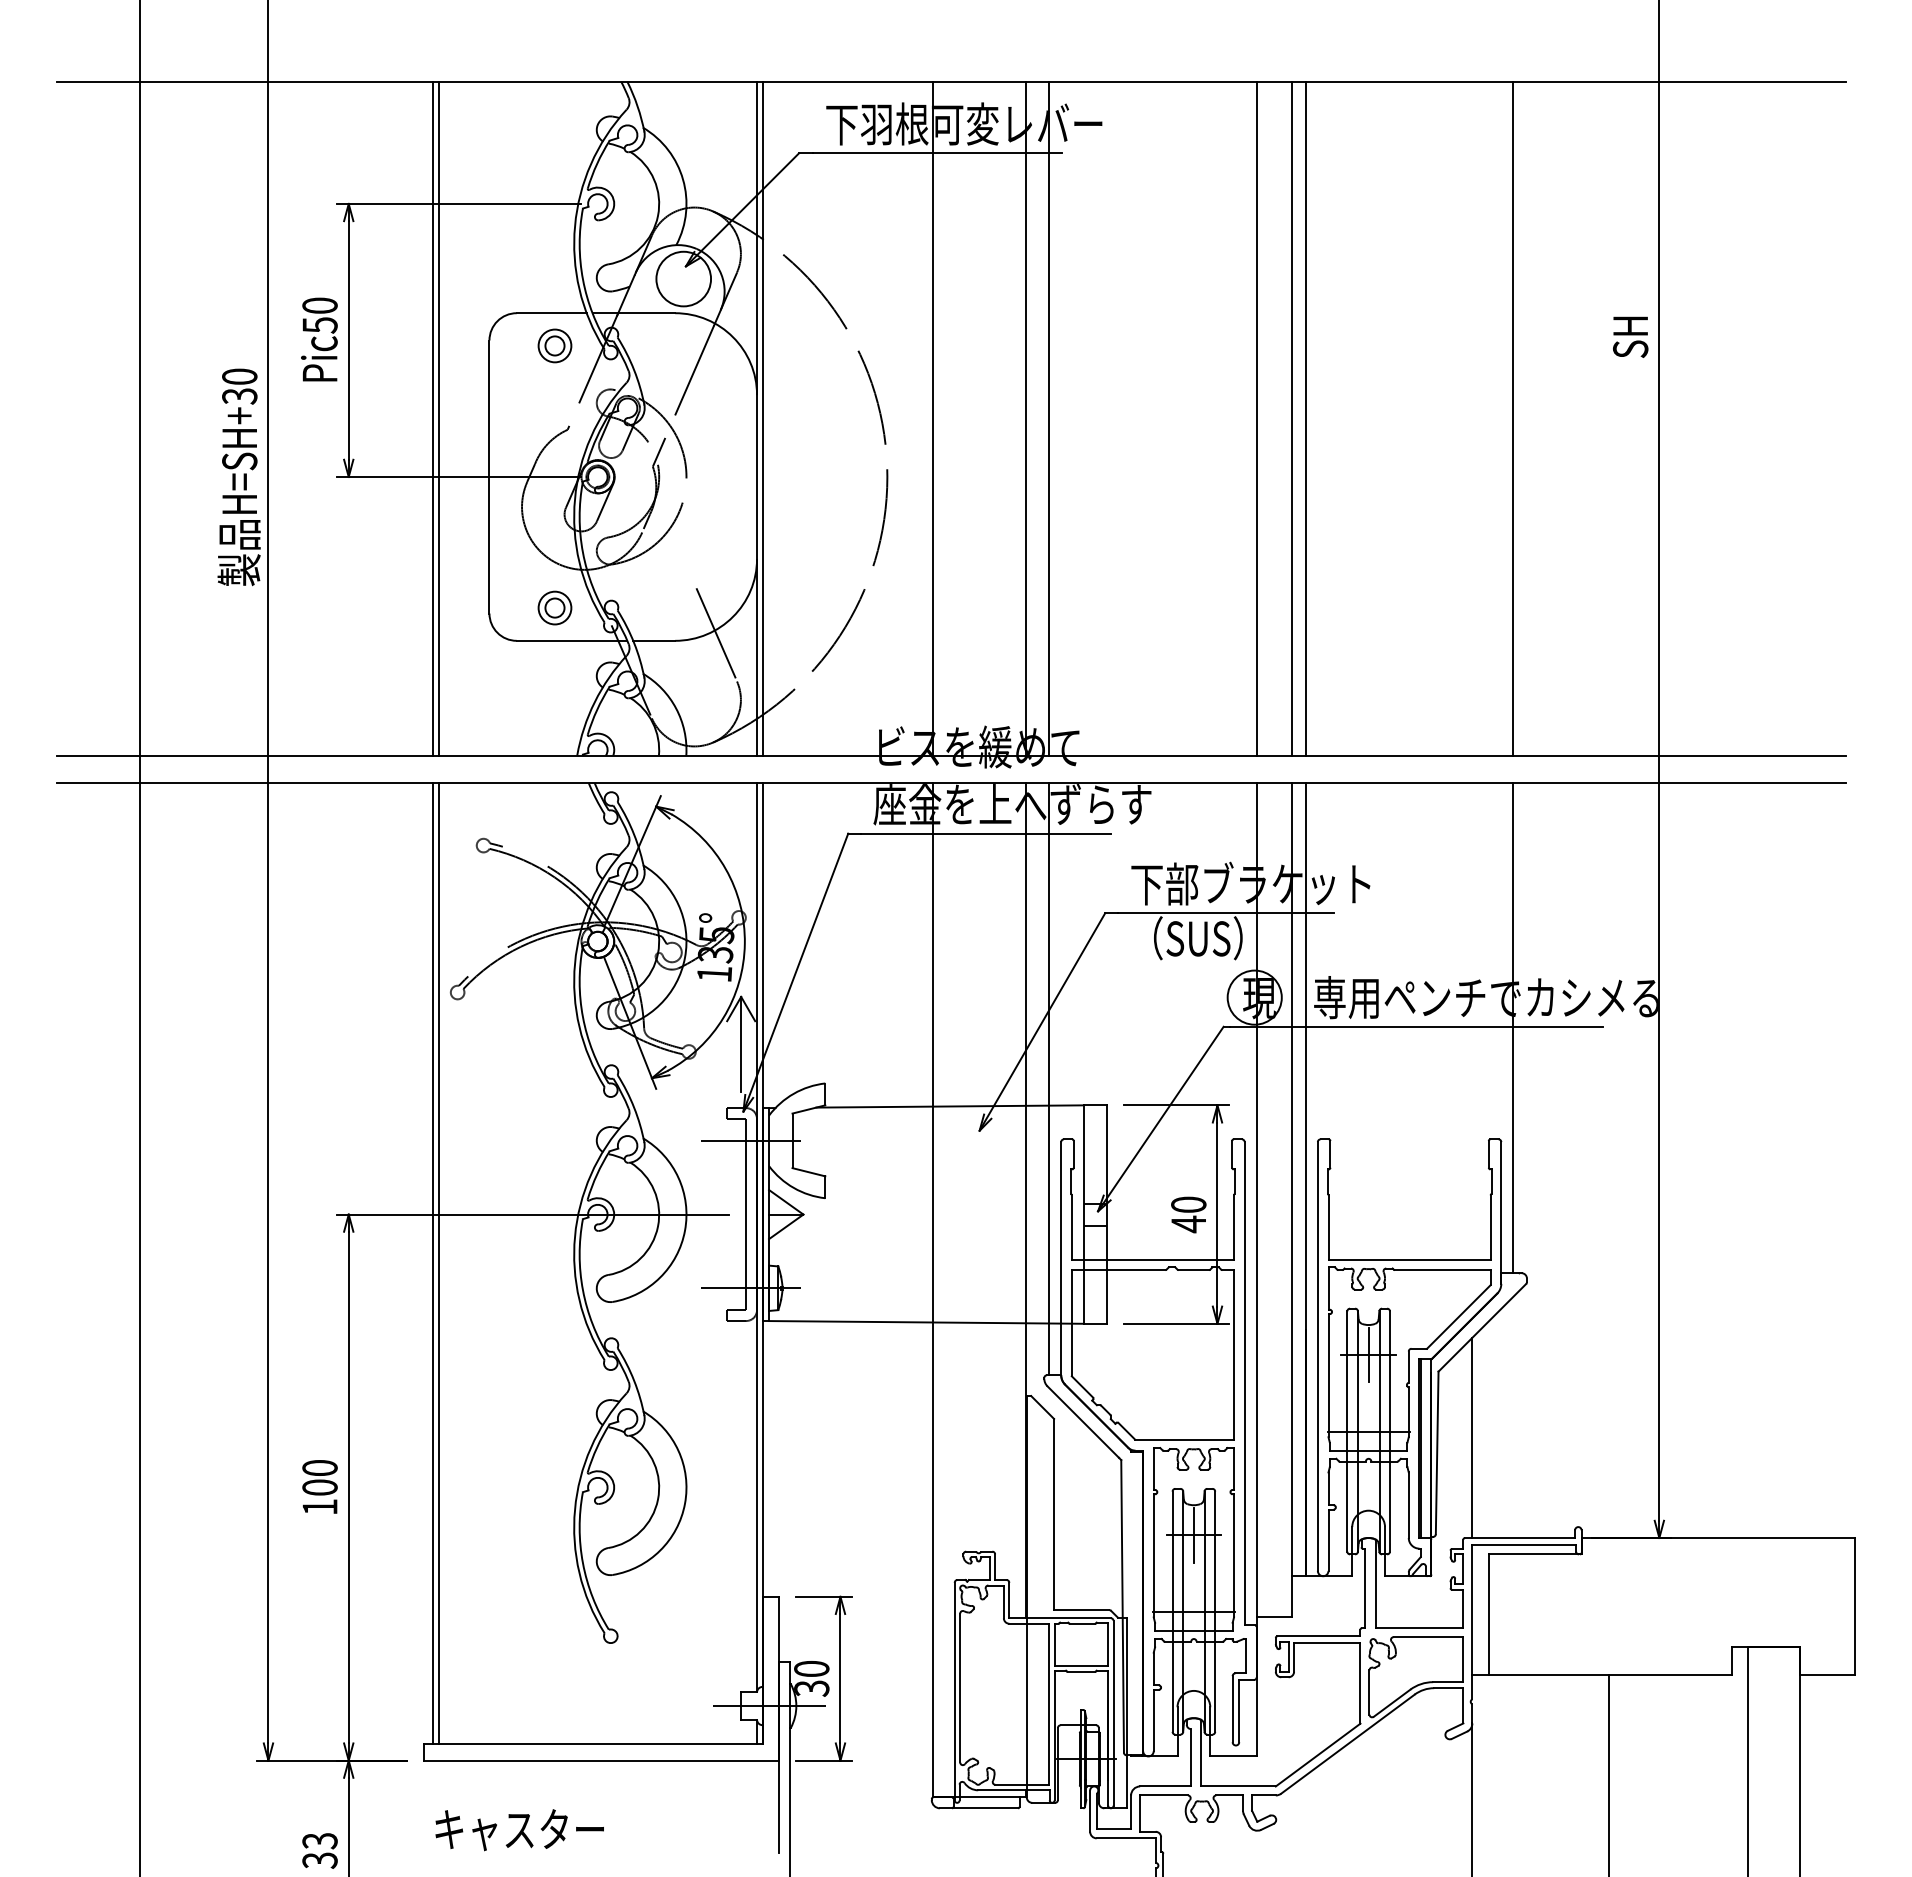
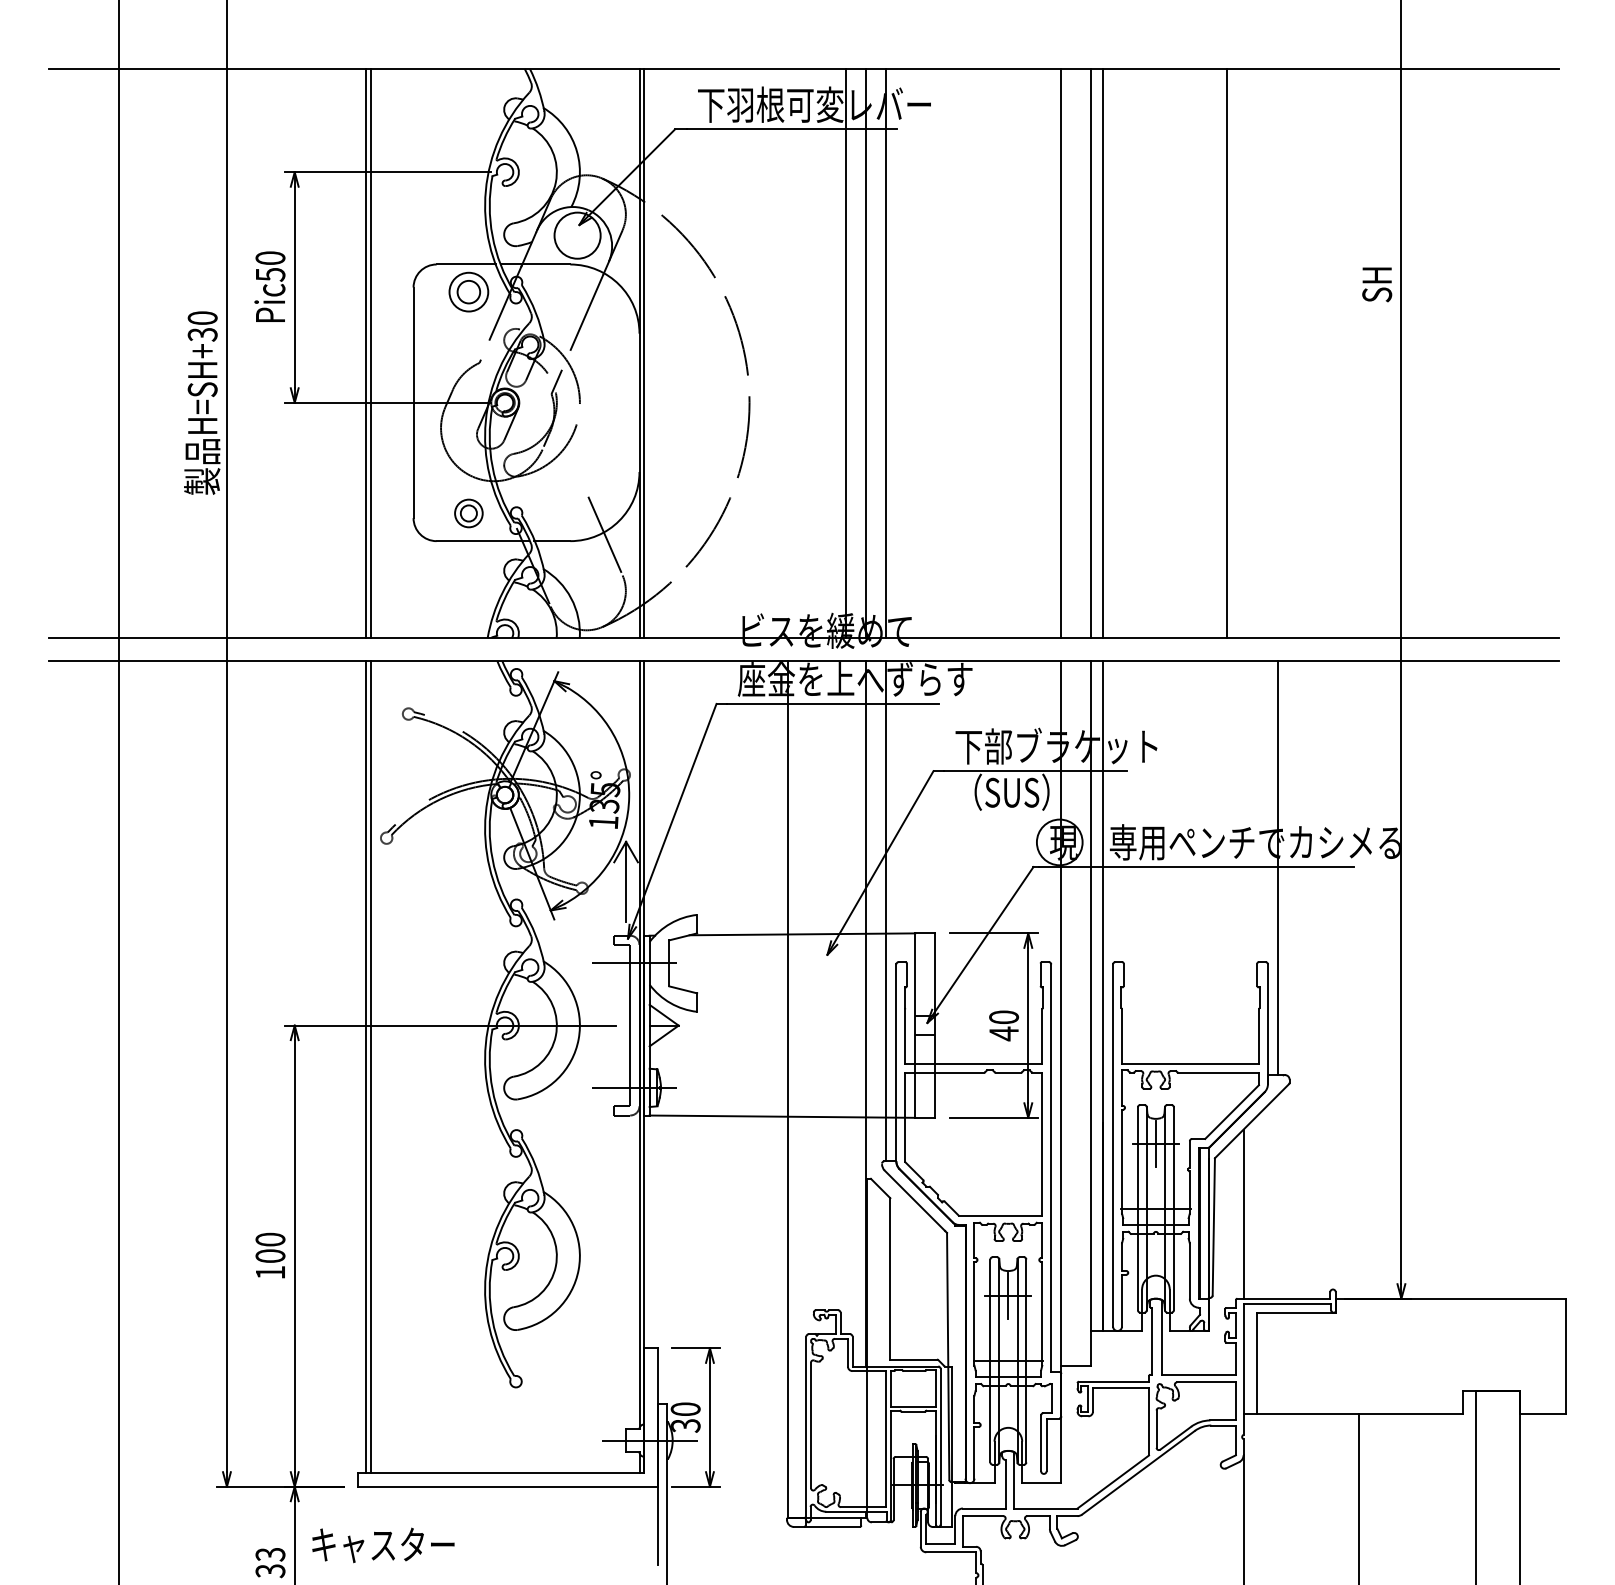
part: (554, 345) -> (468, 291), size x1.4
line: (932, 418) -> (845, 353), moved
line: (1513, 418) -> (1226, 353), moved
text: (519, 1830) -> (383, 1545), moved

